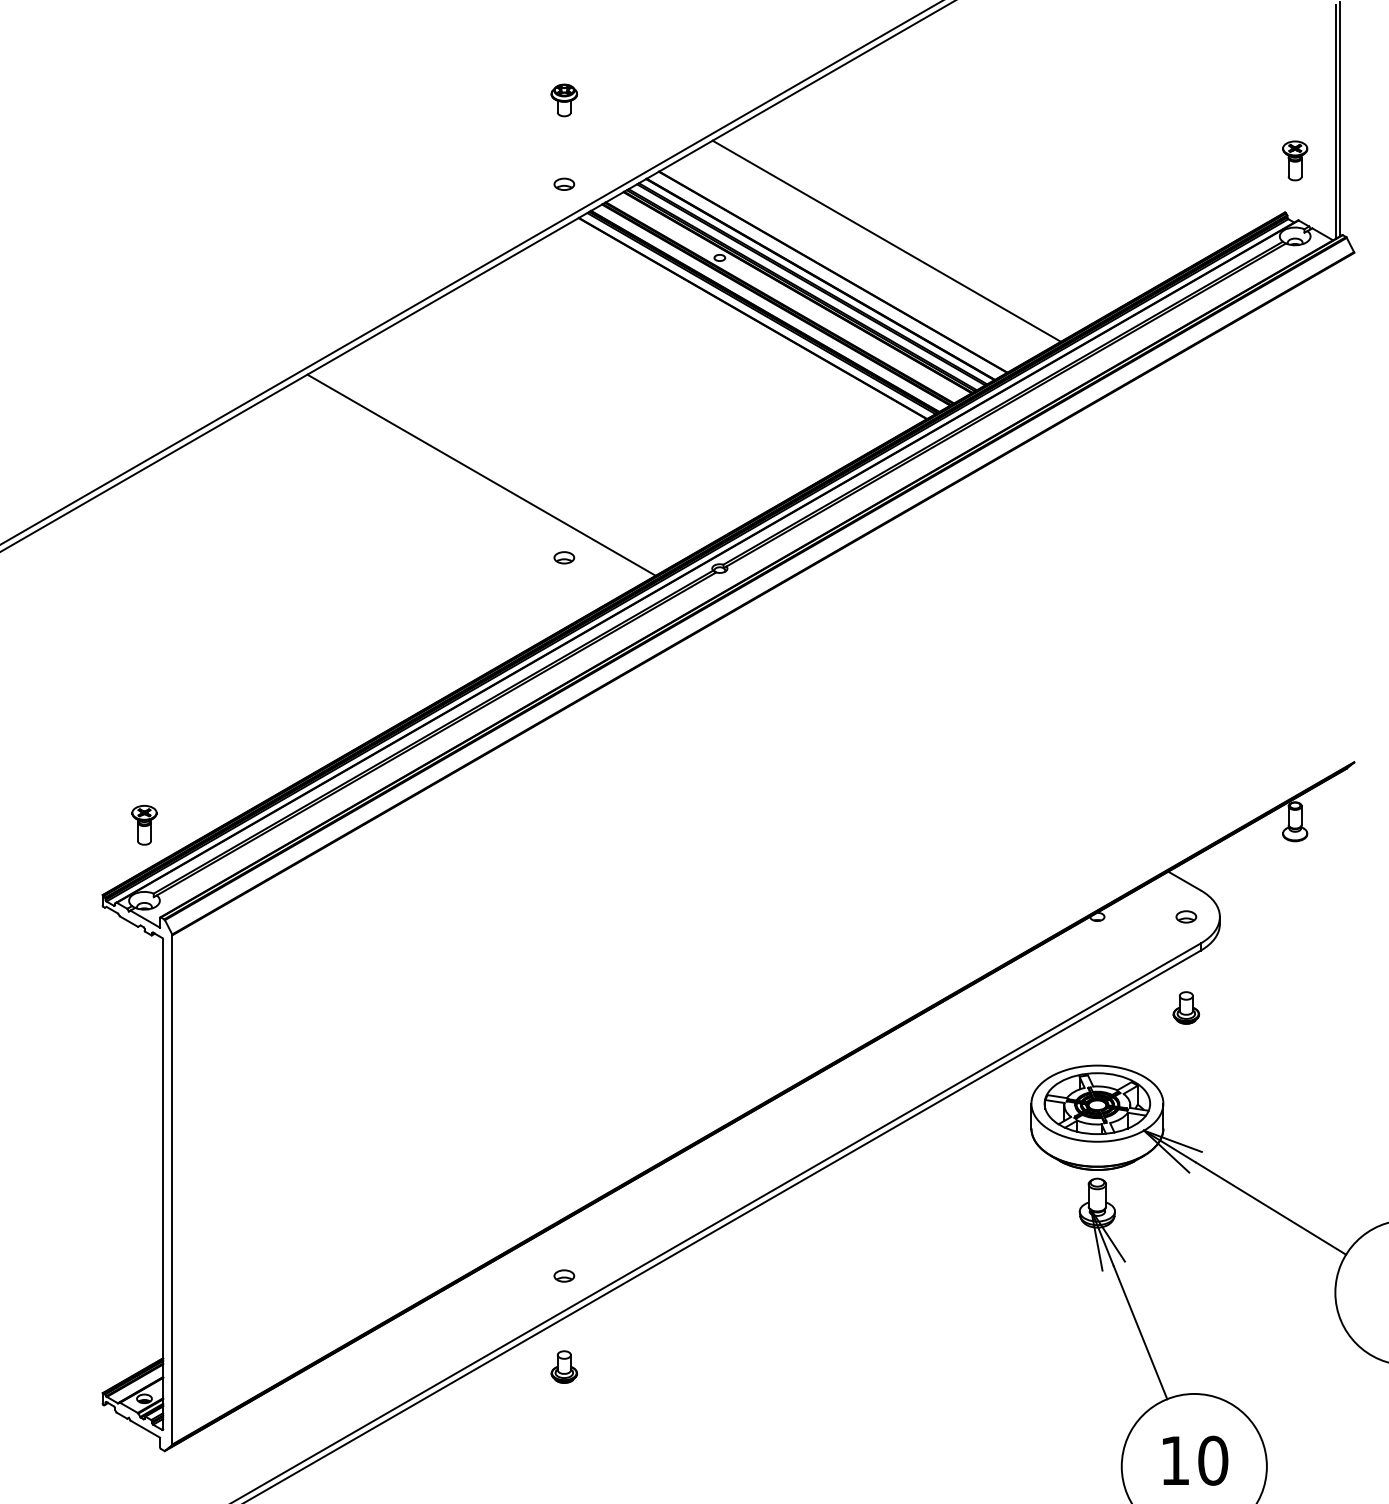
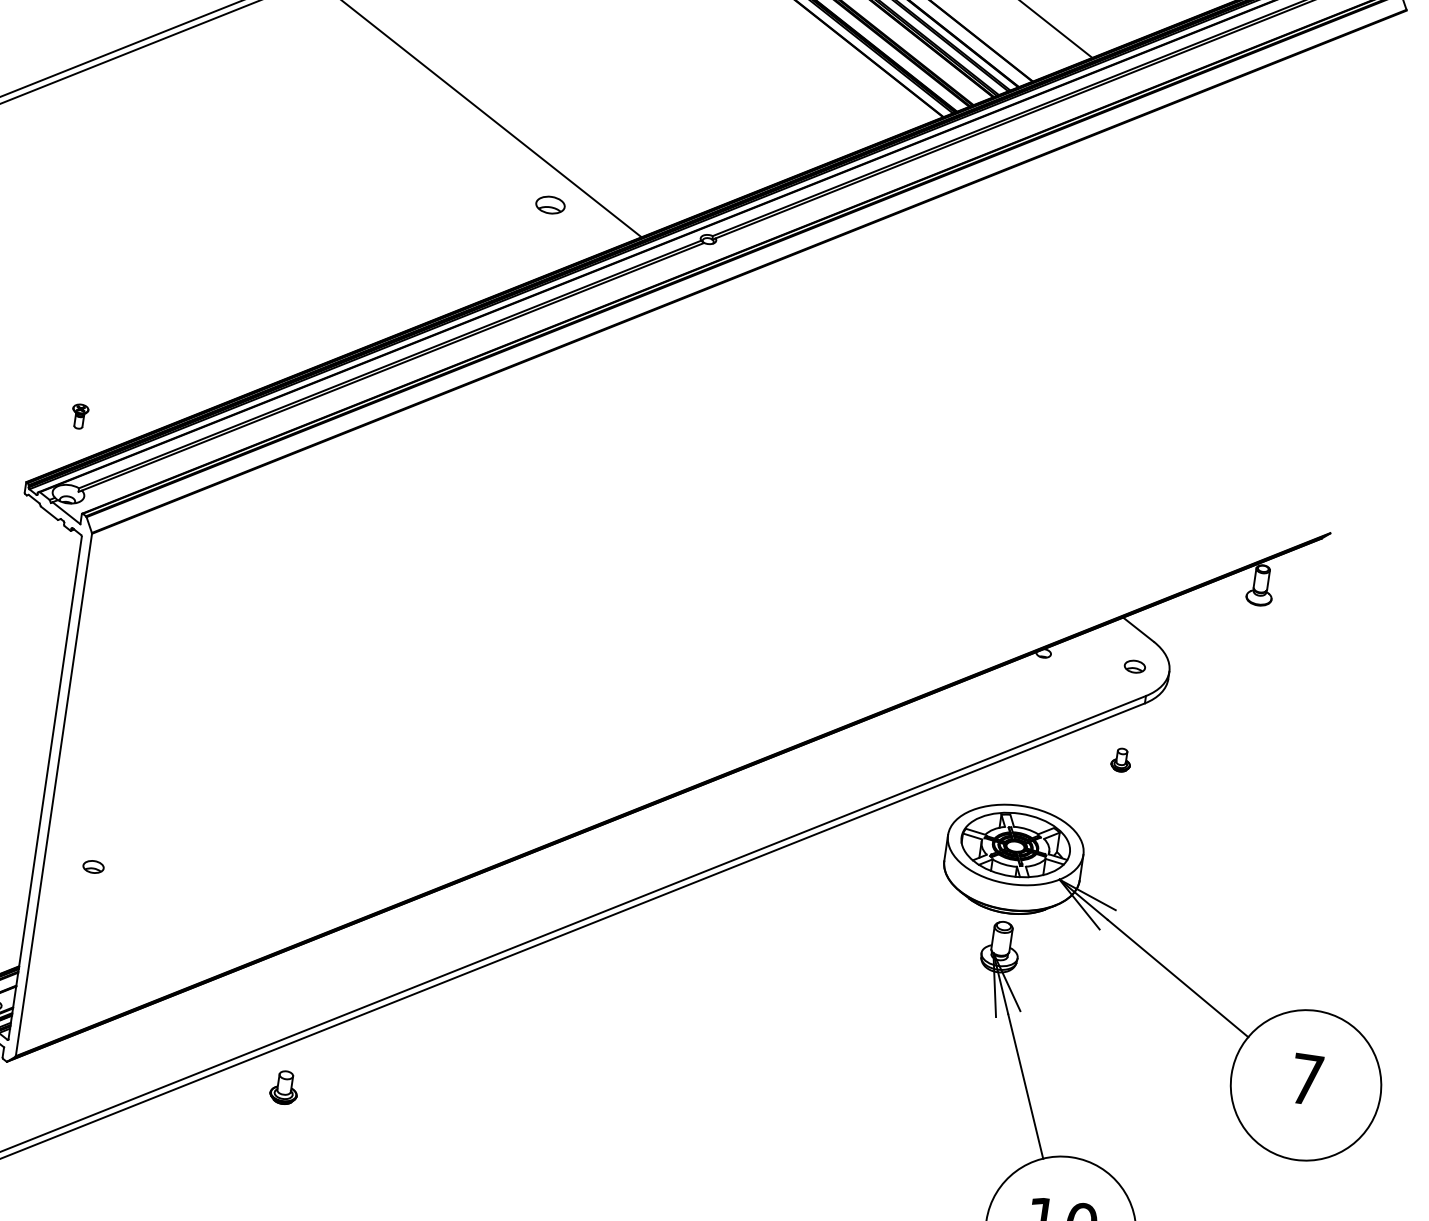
part: (564, 557) -> (550, 204), size x1.4
part: (144, 824) -> (79, 415), size x0.6
part: (1186, 1007) -> (1121, 759), size x0.7
part: (564, 1275) -> (93, 866), moved
part: (563, 1366) -> (283, 1086), moved

